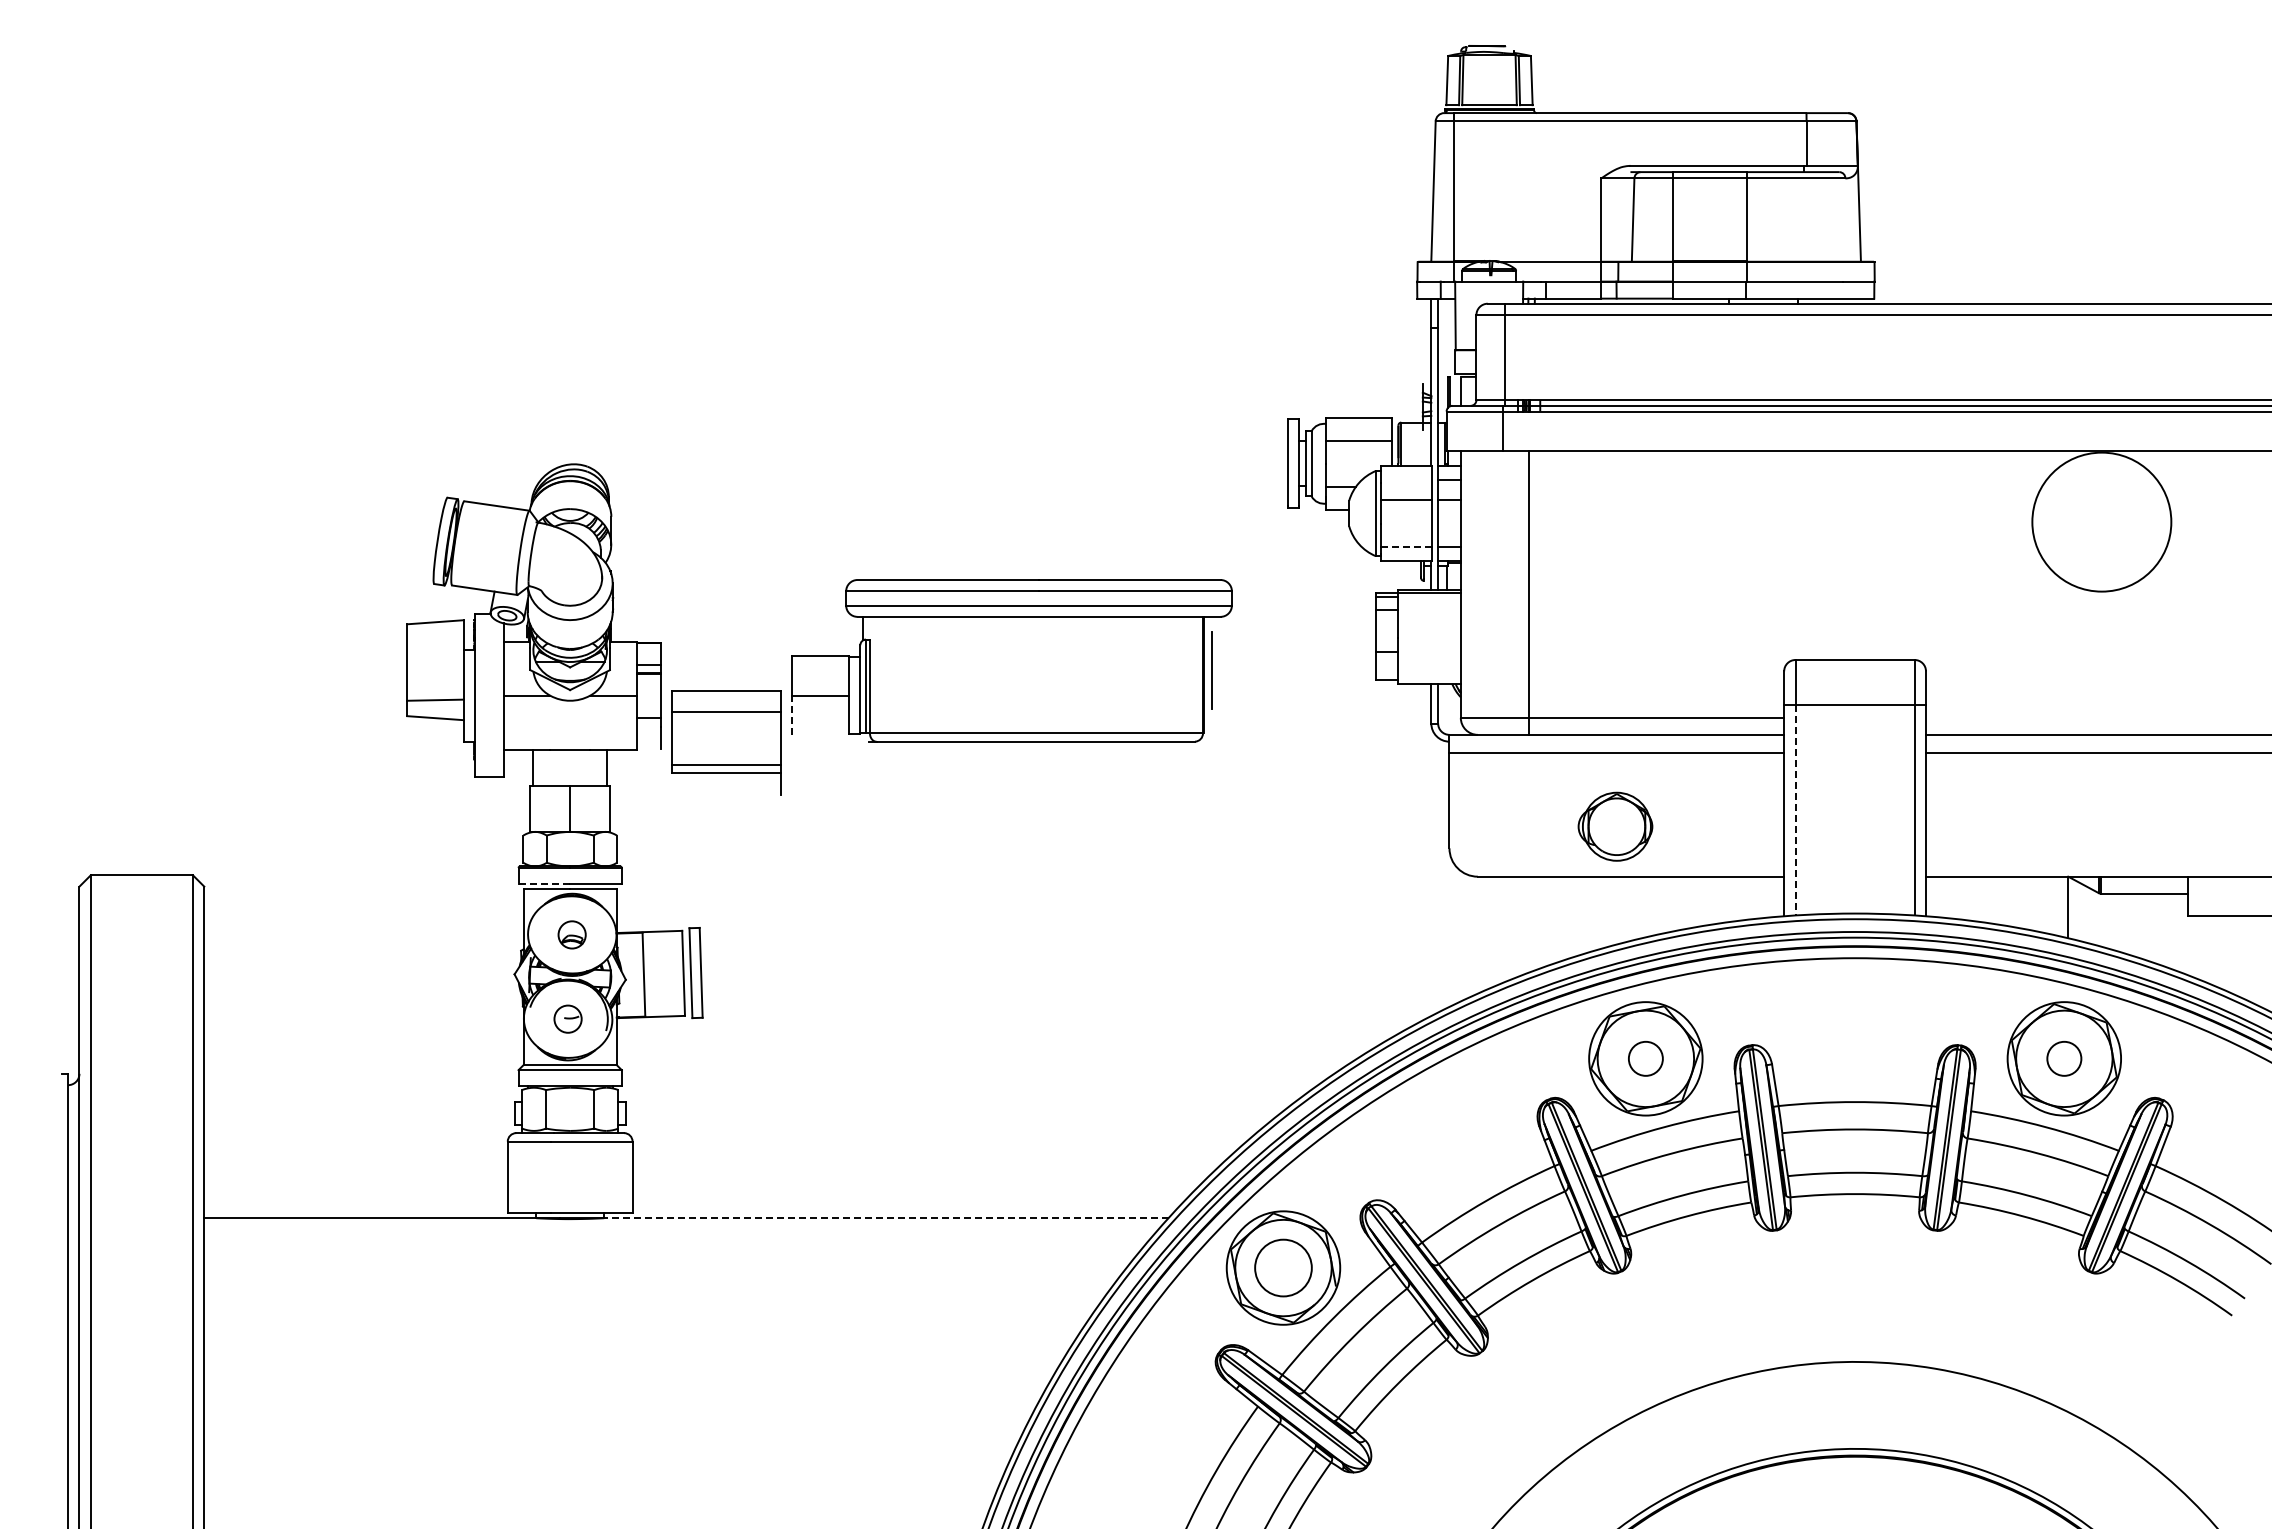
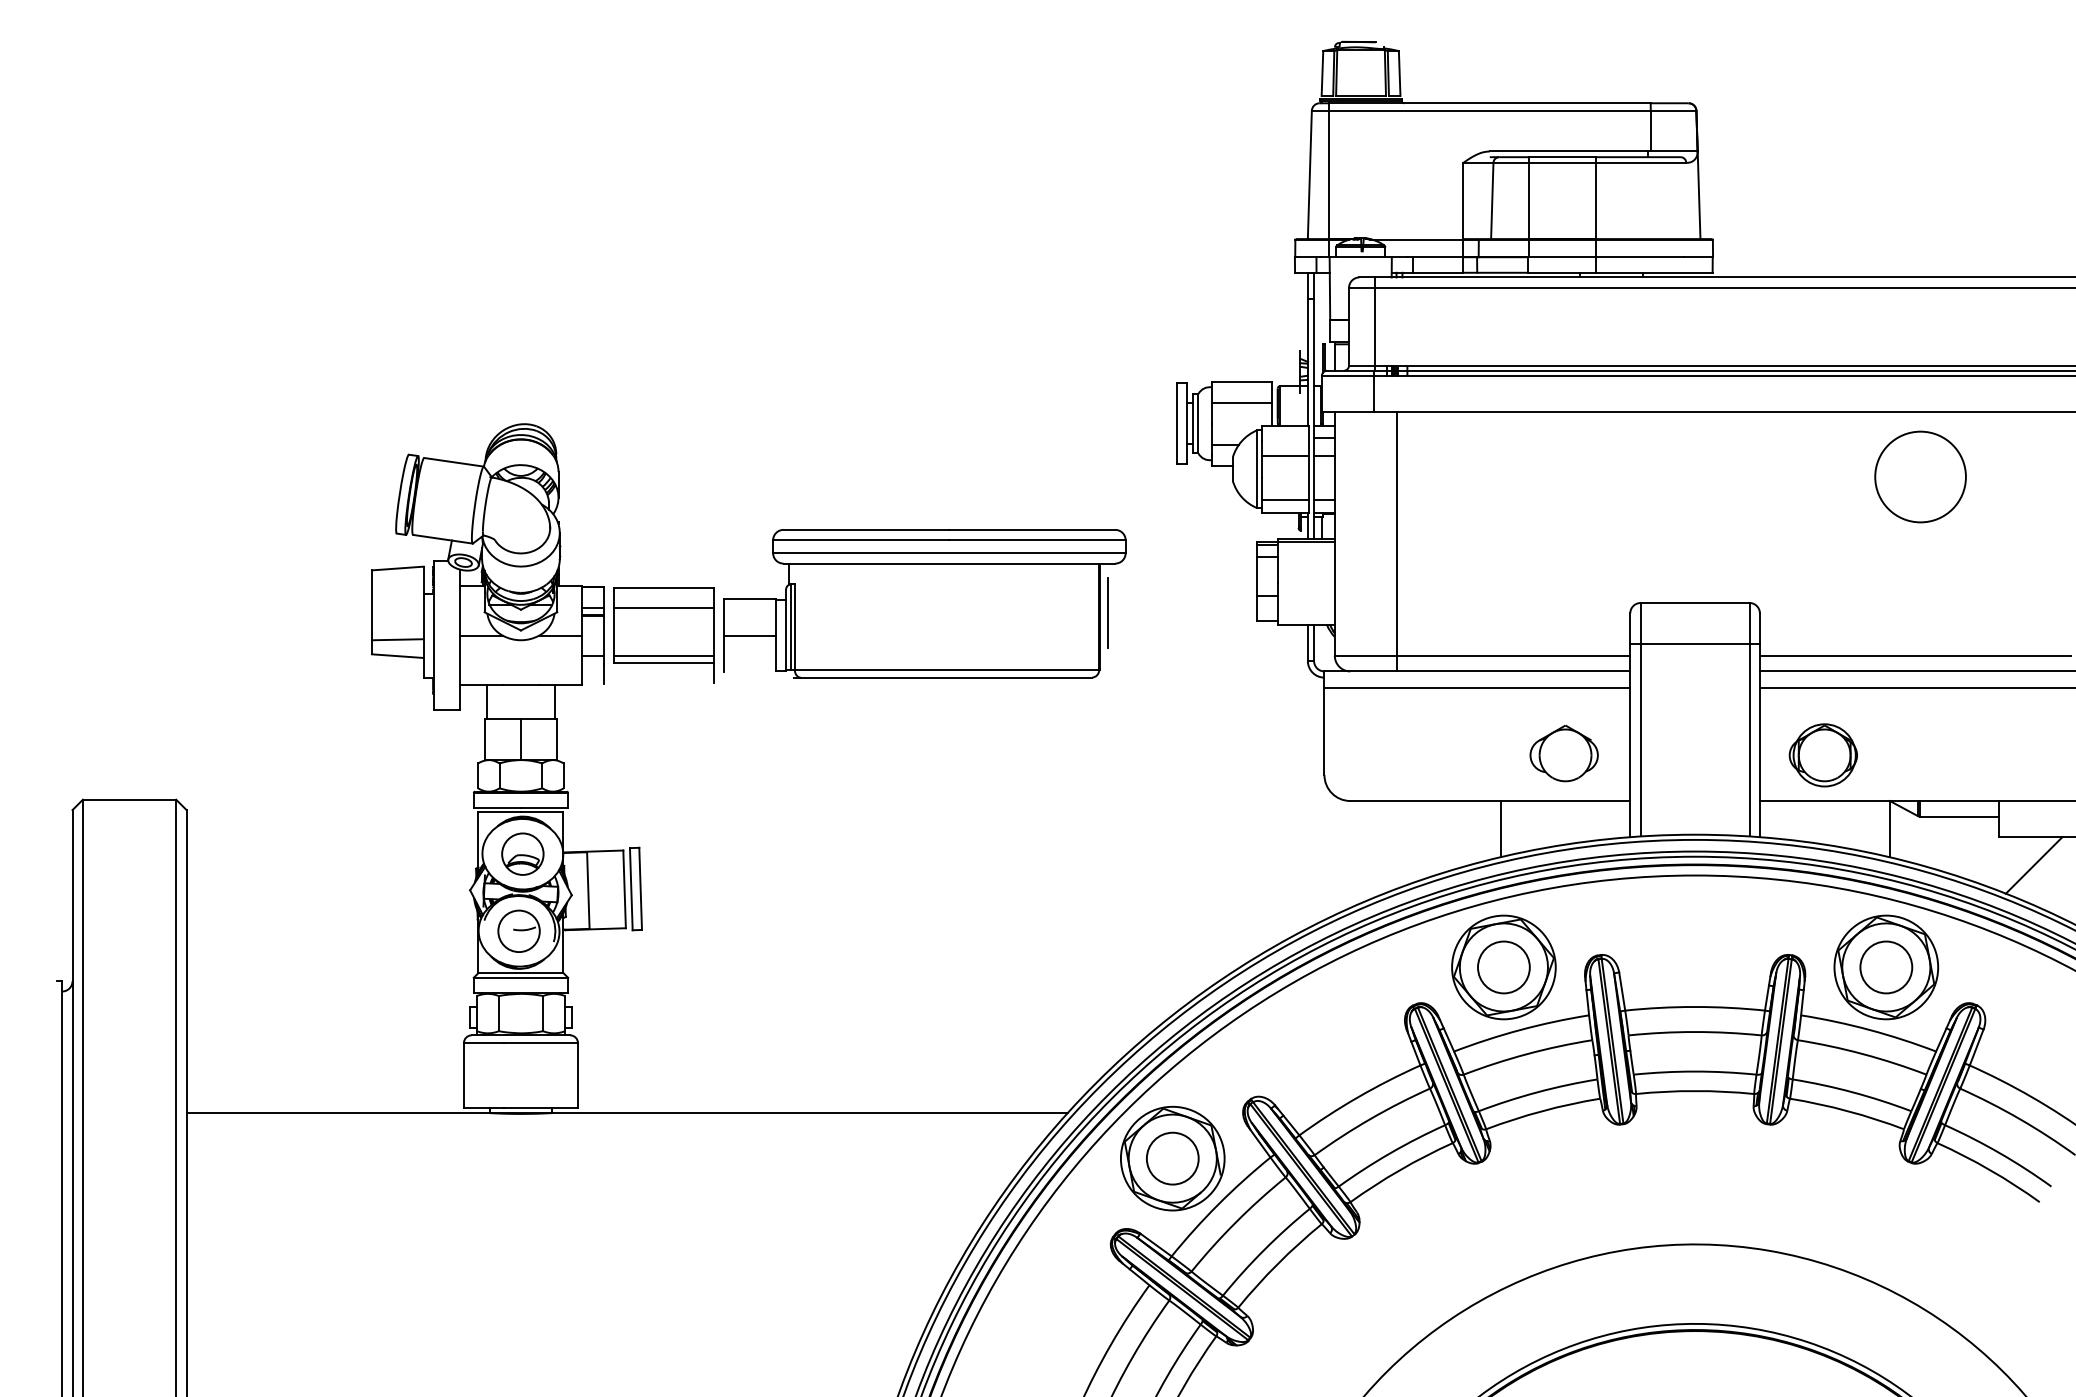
circle: (2101, 521) -> (1920, 476), size x0.71
line: (1406, 547) -> (1285, 500), dashed -> solid
line: (792, 715) -> (724, 653), dashed -> solid
line: (2096, 717) -> (1915, 655), added
part: (726, 742) -> (663, 635), moved
line: (1795, 810) -> (1640, 740), dashed -> solid
part: (1711, 824) -> (1563, 753), added
part: (1615, 826) -> (1823, 755), moved
line: (544, 884) -> (497, 808), dashed -> solid
line: (1642, 907) -> (1500, 829), added
part: (571, 934) -> (522, 853), size x1.67
line: (2225, 947) -> (2033, 865), added
part: (567, 1018) -> (518, 930), size x1.67
circle: (1645, 1058) -> (1503, 967), size x1.67
circle: (2063, 1058) -> (1885, 967), size x1.67
line: (885, 1218) -> (809, 1113), dashed -> solid

